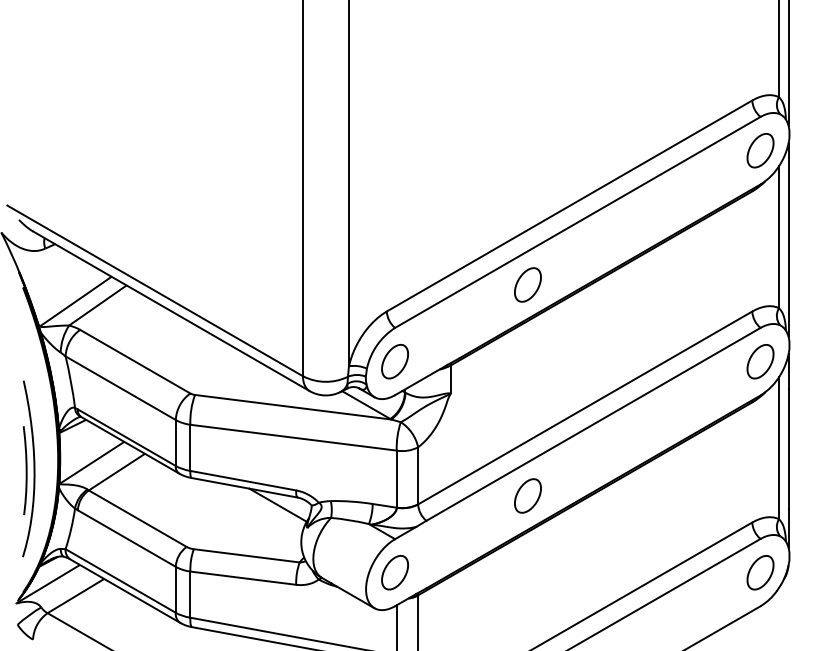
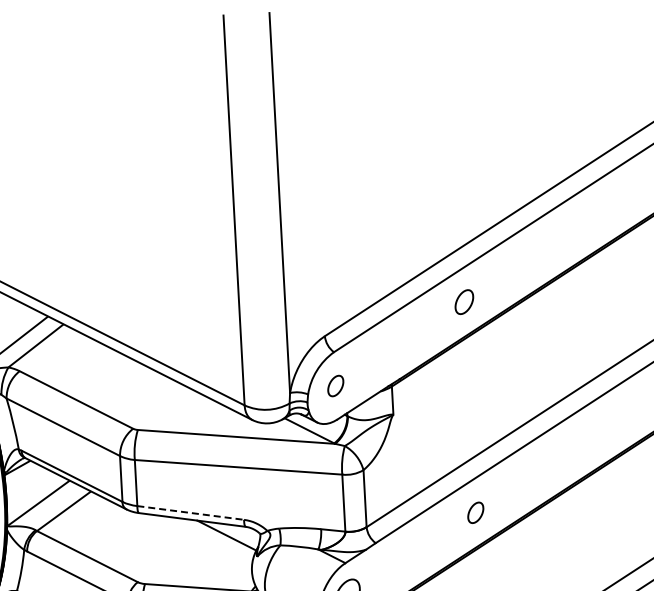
part: (527, 284) -> (463, 301), size x0.7
part: (394, 361) -> (335, 385), size x0.6
line: (243, 480) -> (190, 512), solid -> dashed
part: (527, 495) -> (475, 512), size x0.6

